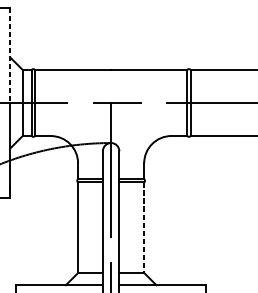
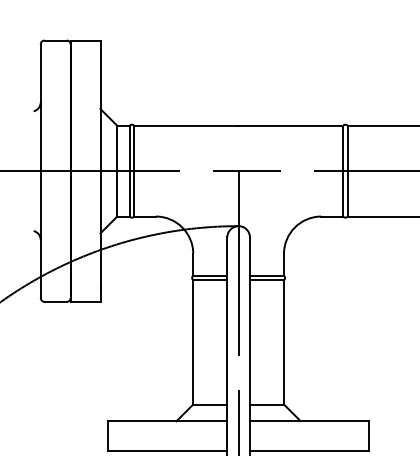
line: (10, 55) -> (100, 106), dashed -> solid
line: (143, 227) -> (283, 342), dashed -> solid

